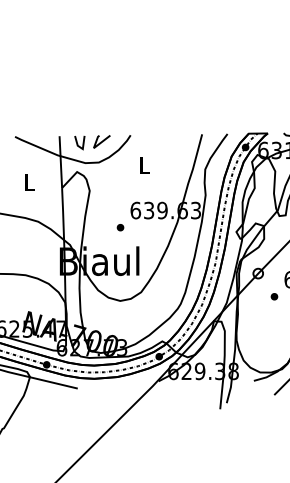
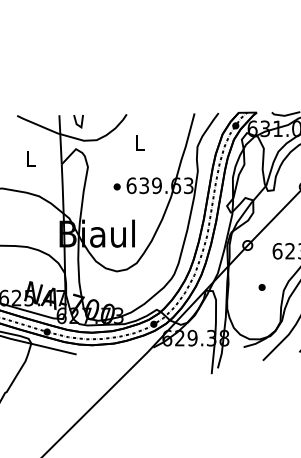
line: (101, 141) -> (99, 120), removed
part: (119, 227) -> (116, 186), moved
part: (273, 296) -> (261, 287), moved

